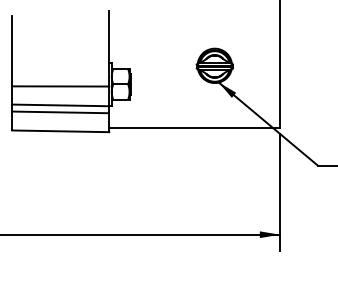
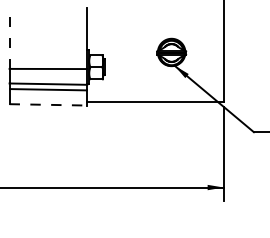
line: (12, 50) -> (9, 40), solid -> dashed
line: (60, 131) -> (48, 105), solid -> dashed

